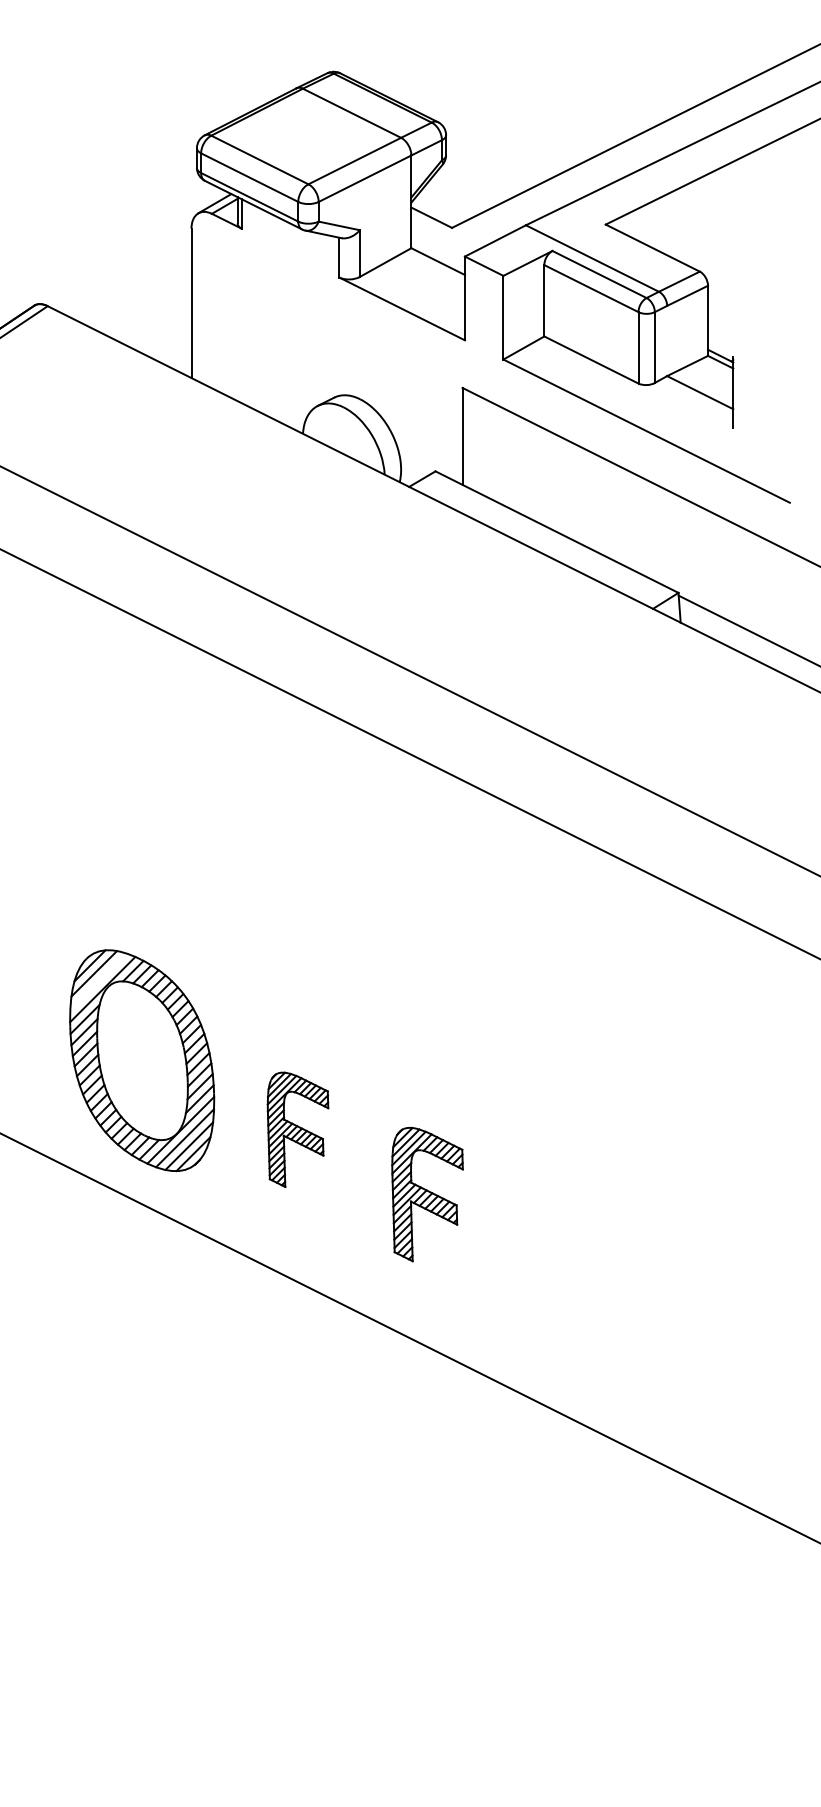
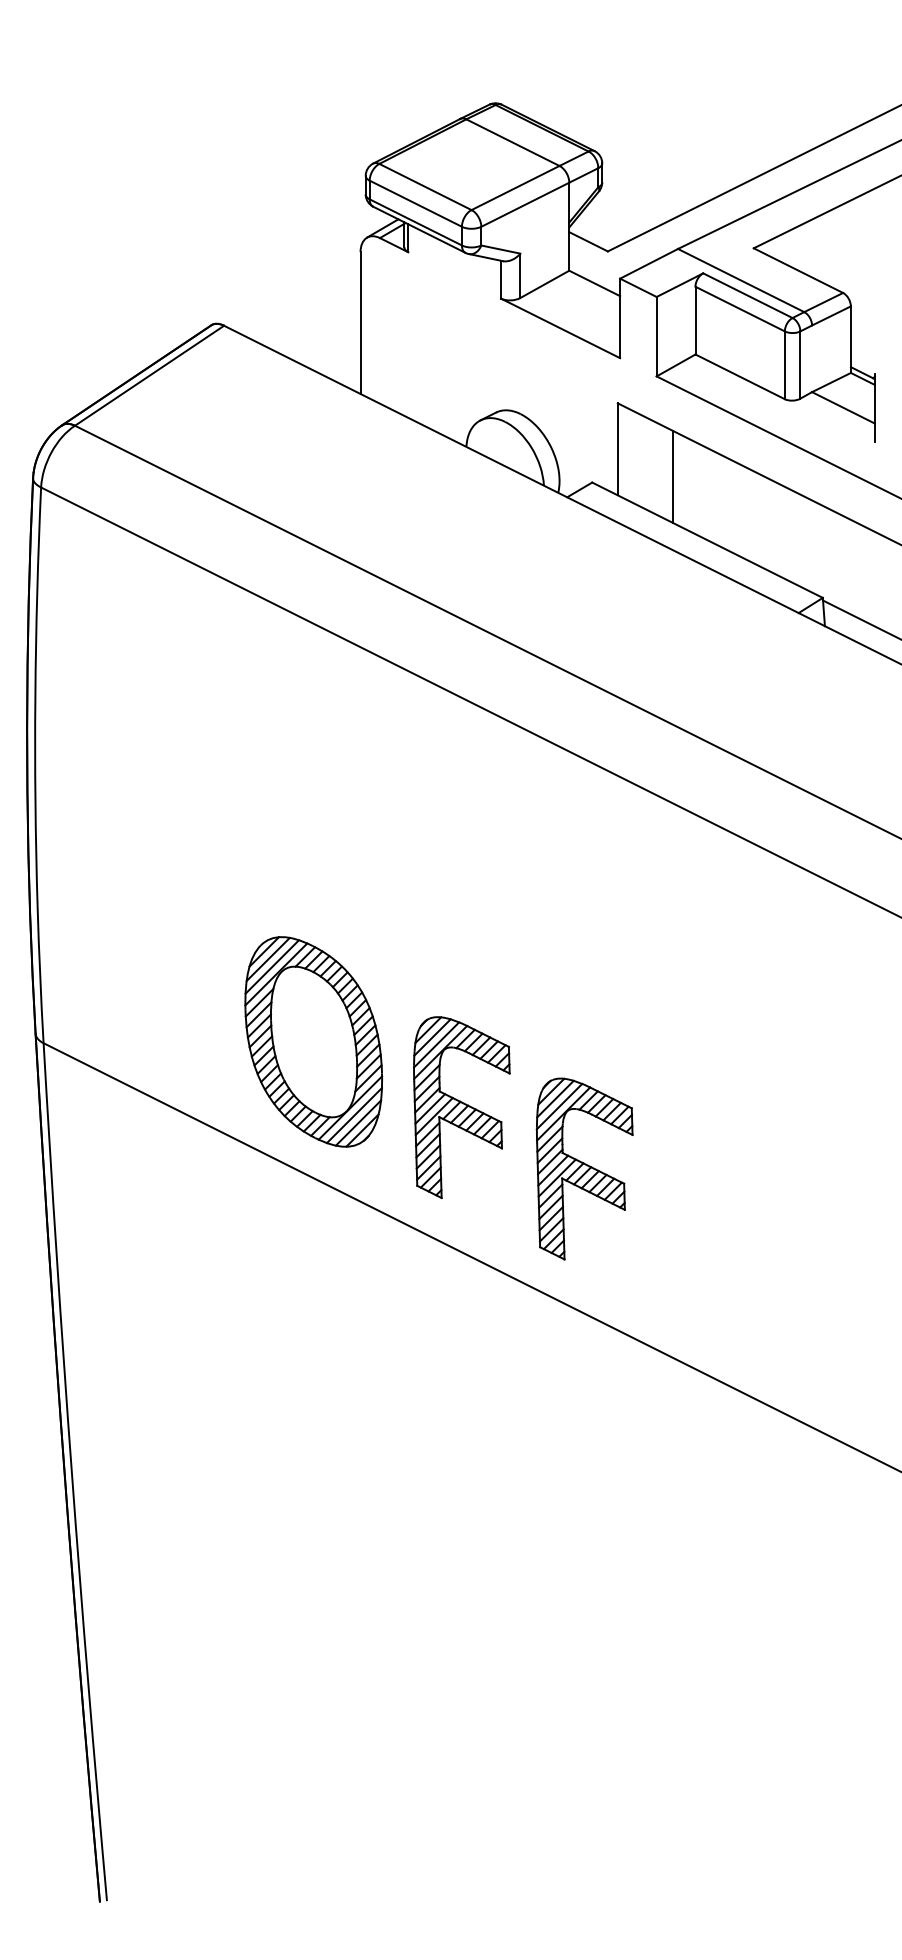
line: (521, 464) -> (673, 476), added
line: (97, 981) -> (271, 966), added
part: (297, 1129) -> (461, 1107), size x1.67
part: (427, 1194) -> (584, 1168), size x1.43

